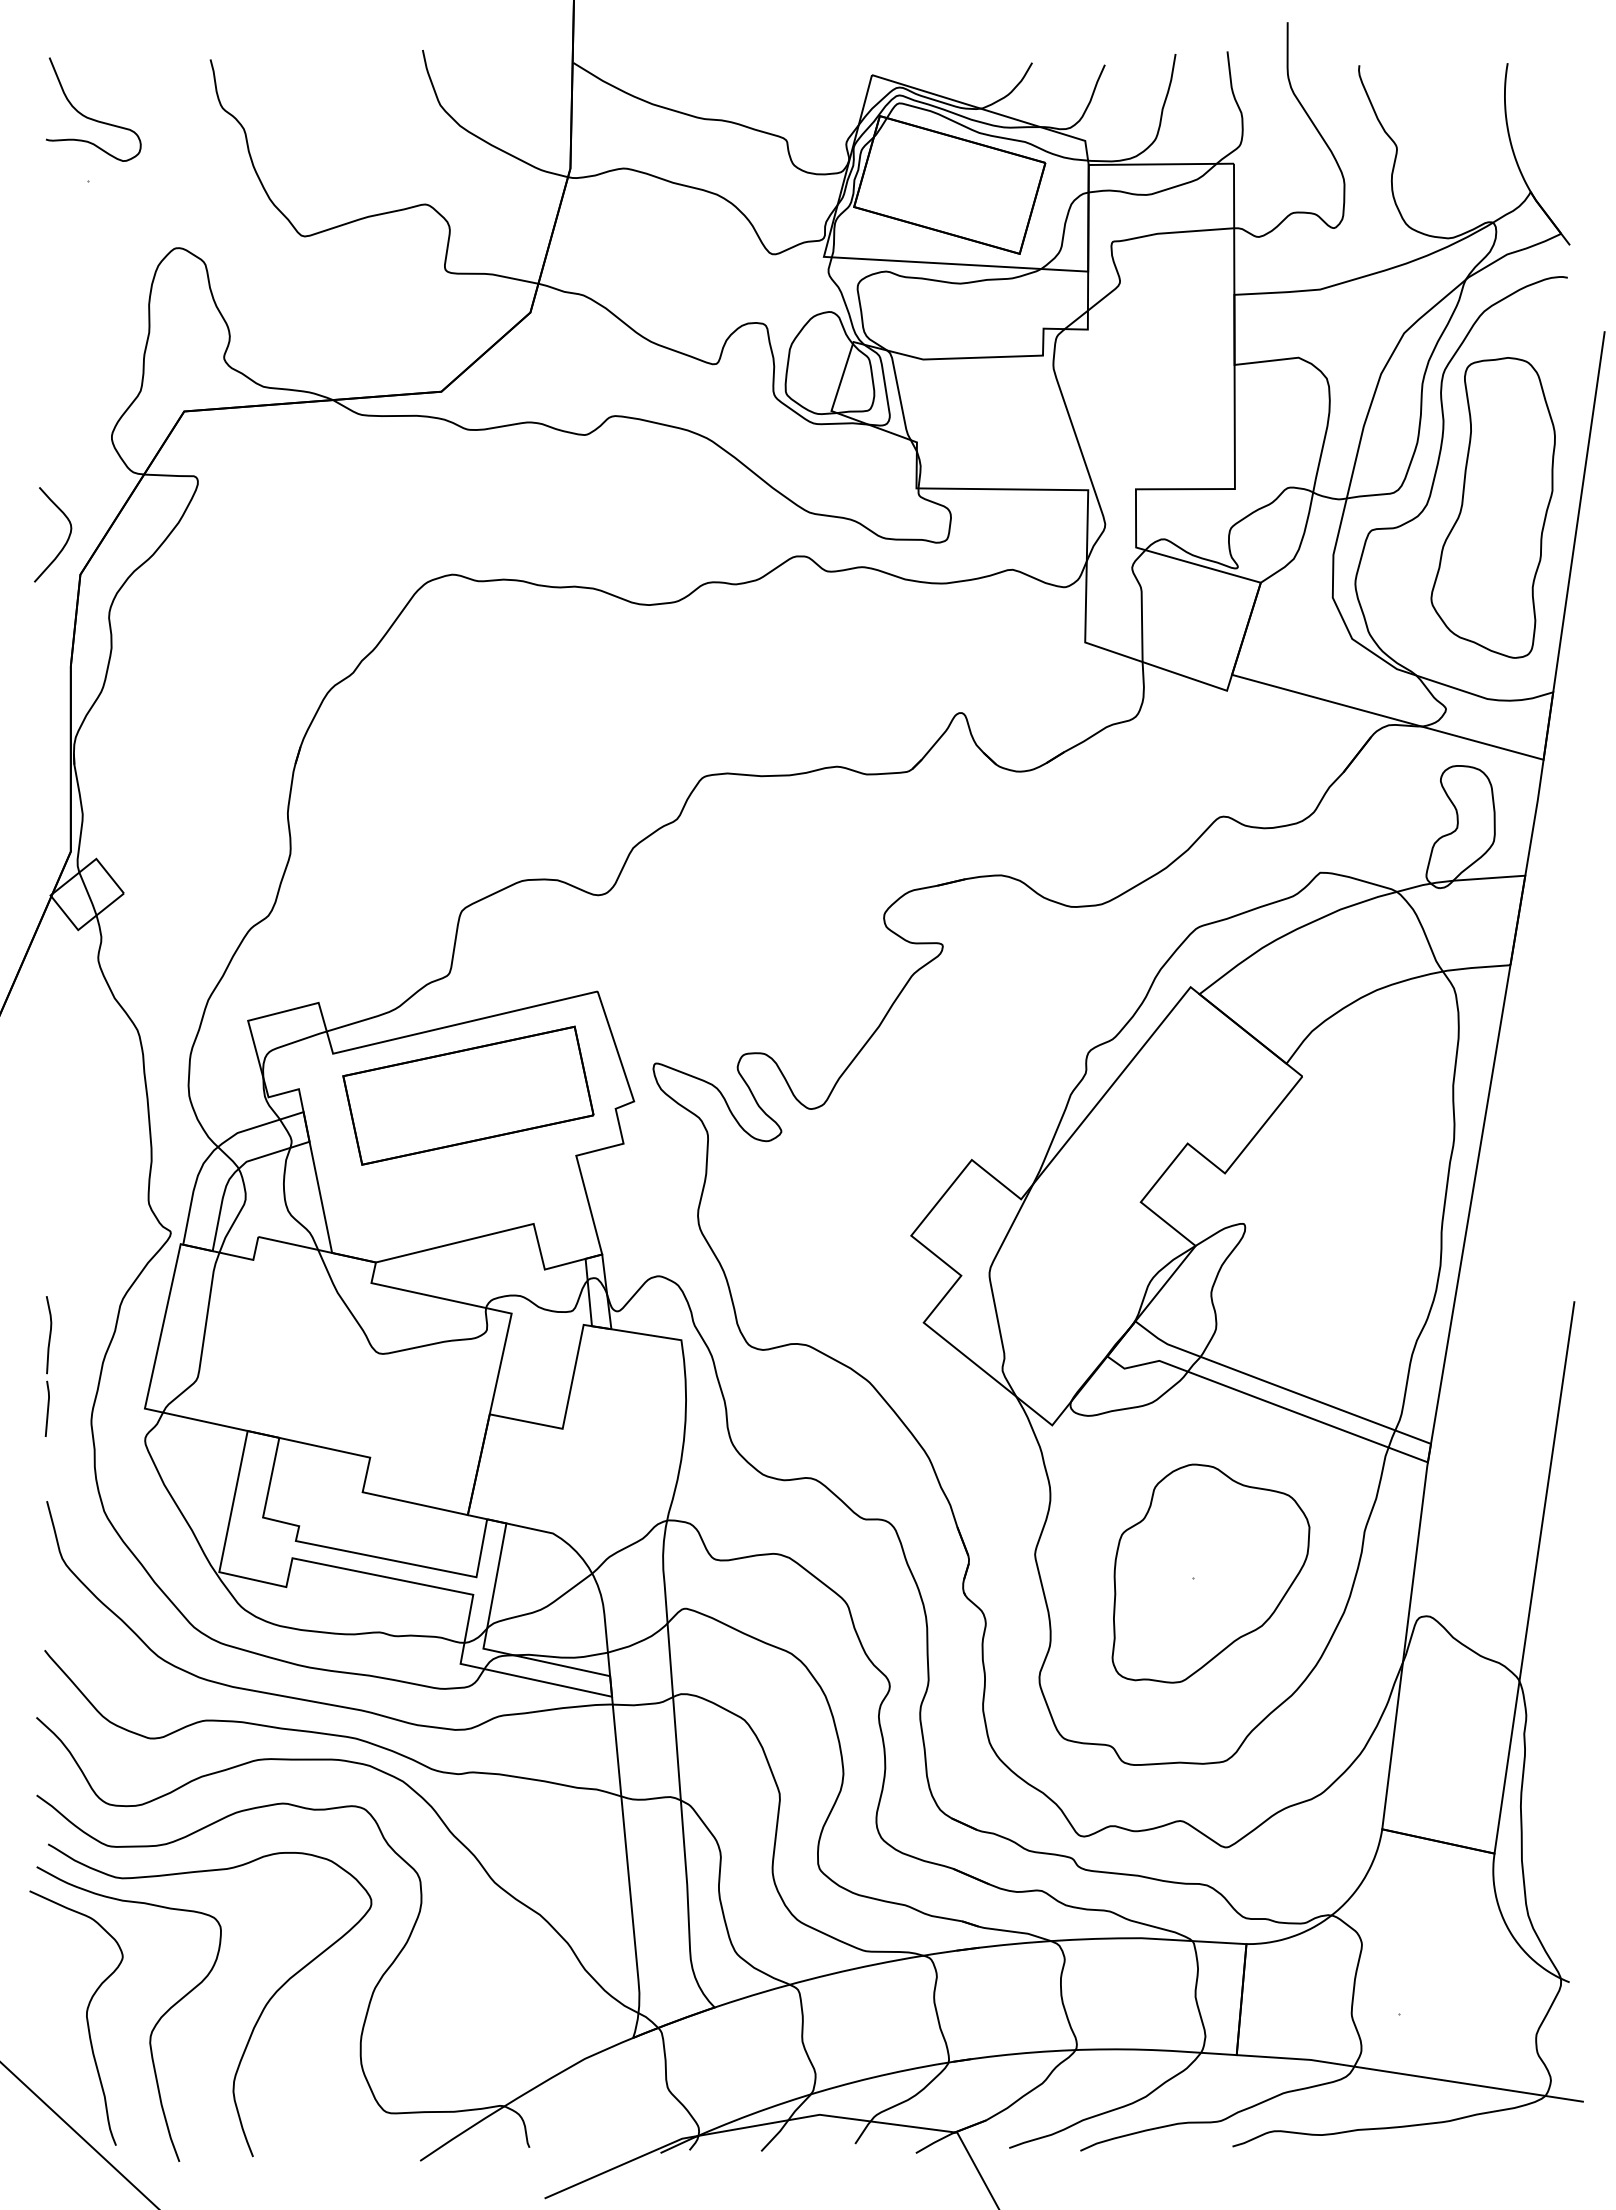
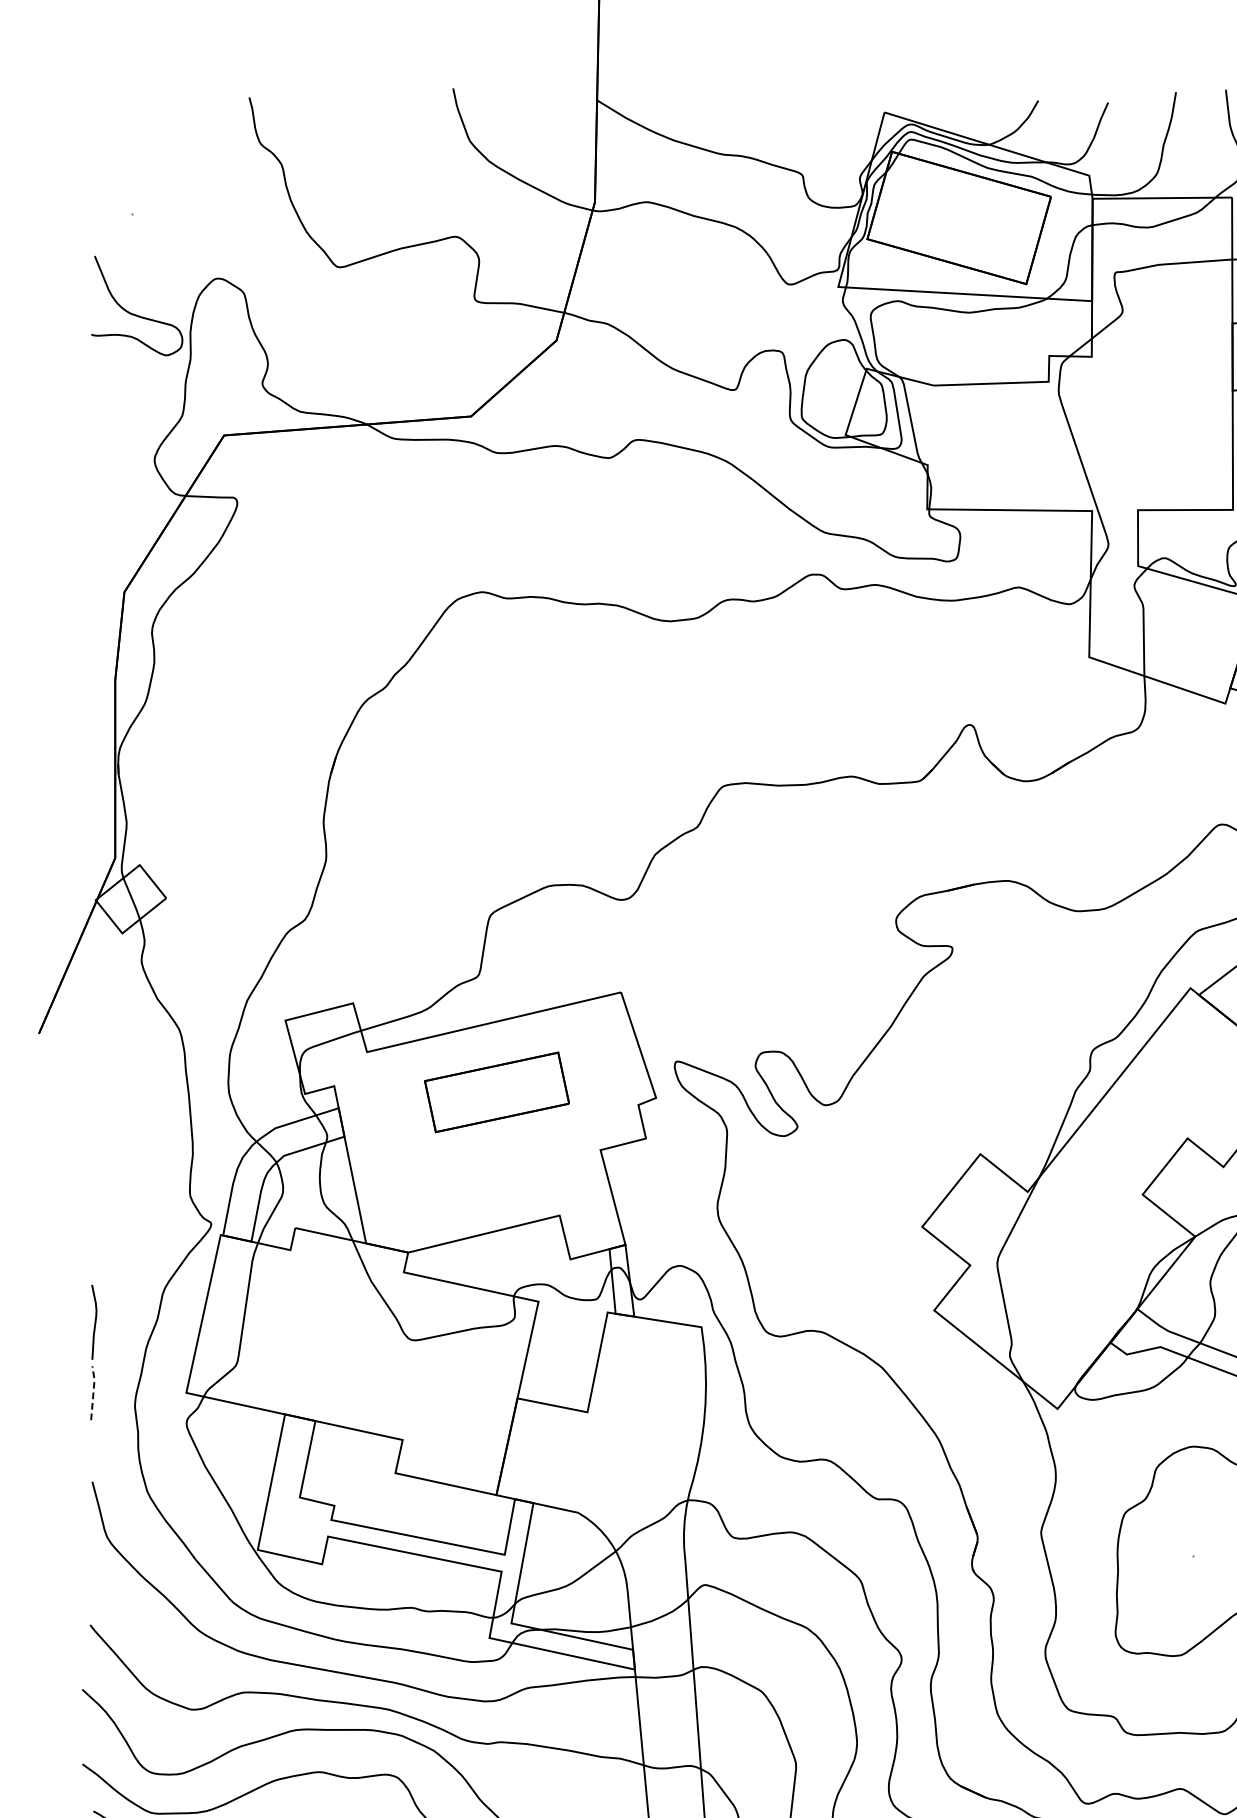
curve: (90, 117) -> (134, 313), moved
curve: (66, 540) -> (111, 559), removed
part: (468, 1095) -> (497, 1092), size x0.6
line: (48, 1407) -> (93, 1391), solid -> dashed

